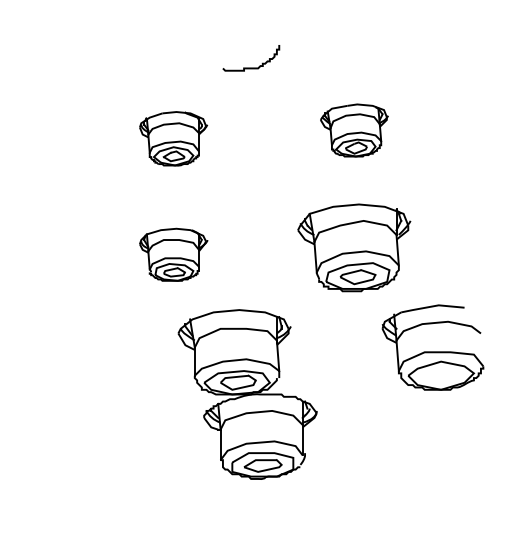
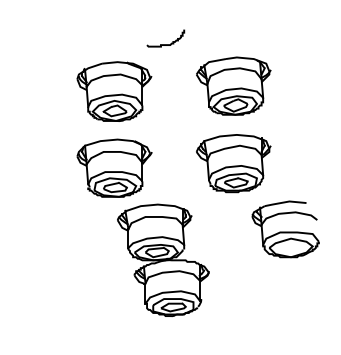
part: (353, 129) -> (233, 85), size x1.67
part: (173, 138) -> (114, 91), size x1.67
part: (173, 253) -> (114, 167), size x1.67

